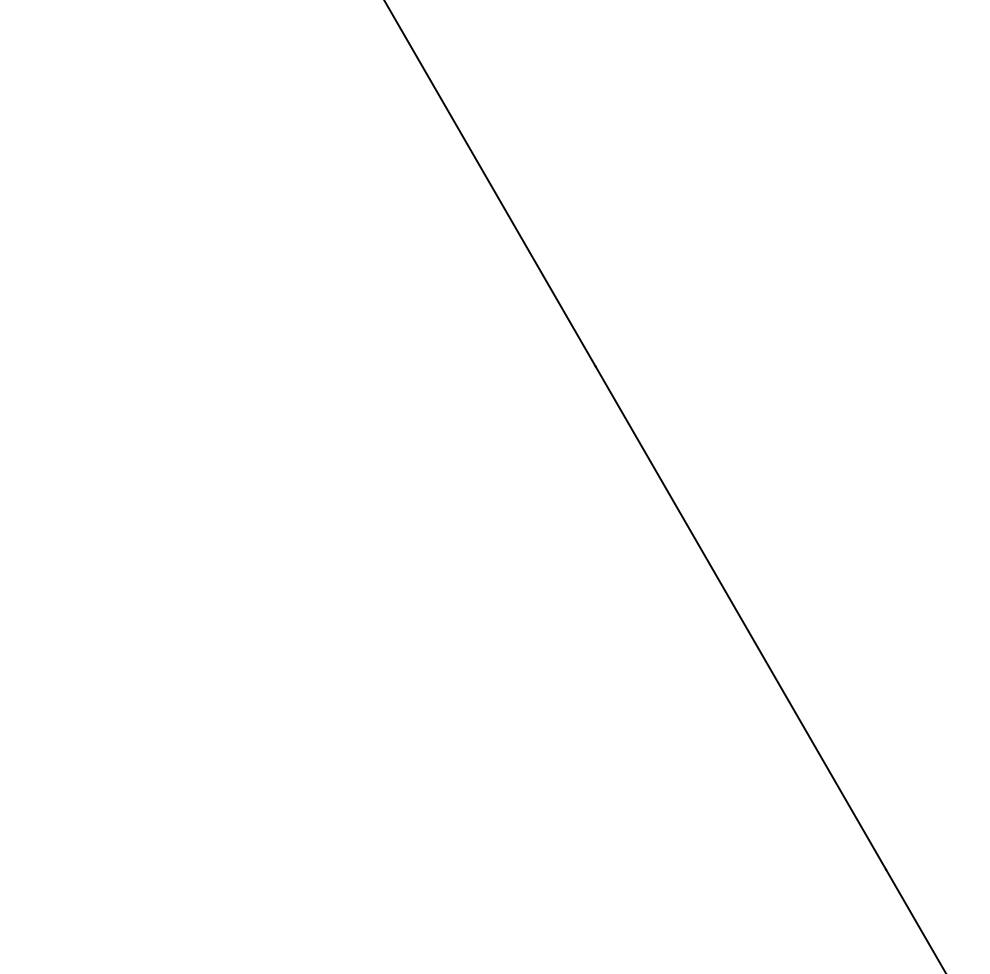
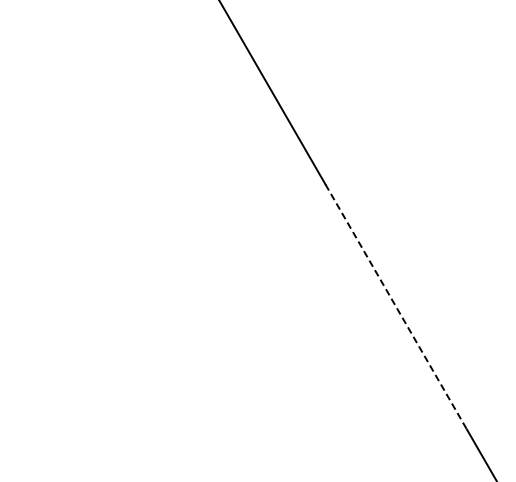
line: (741, 619) -> (396, 307), solid -> dashed

